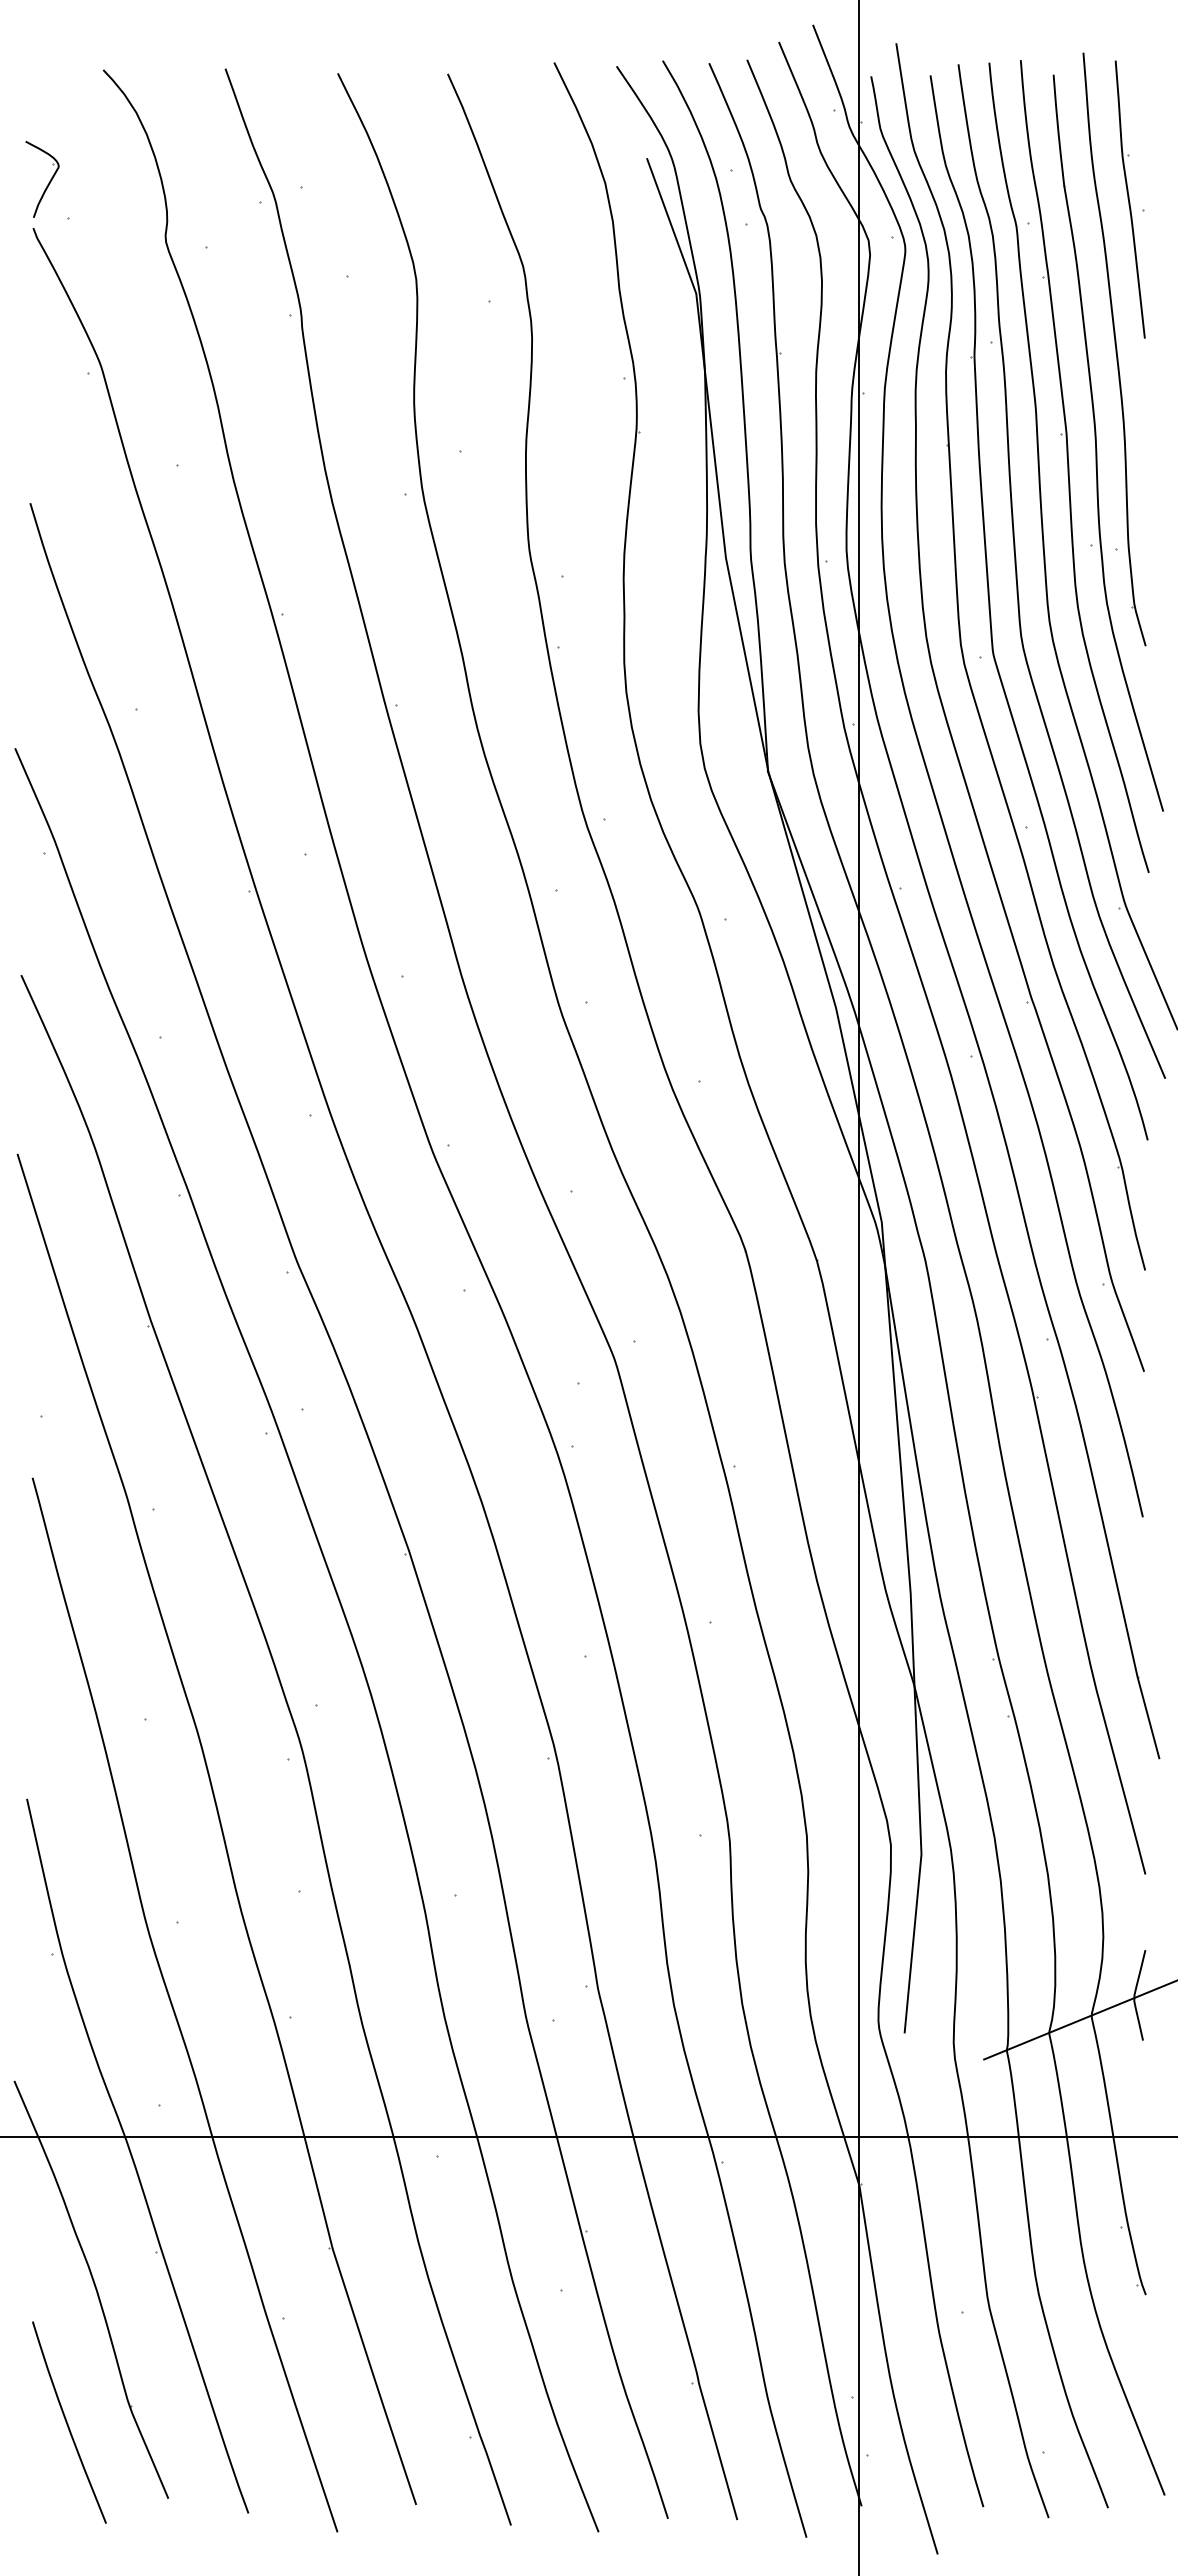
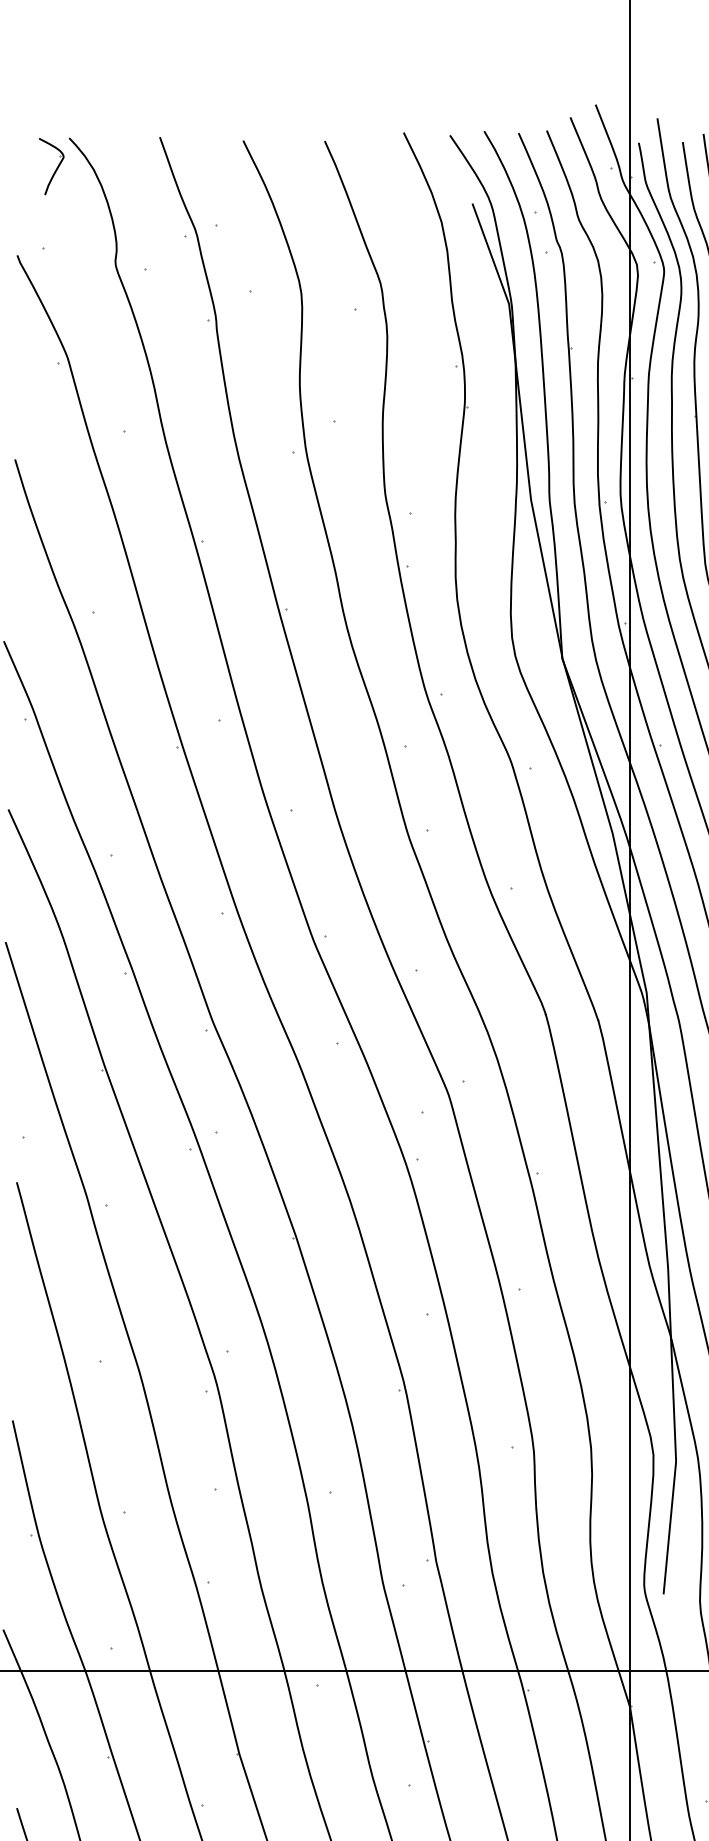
part: (48, 182) -> (56, 168), moved

